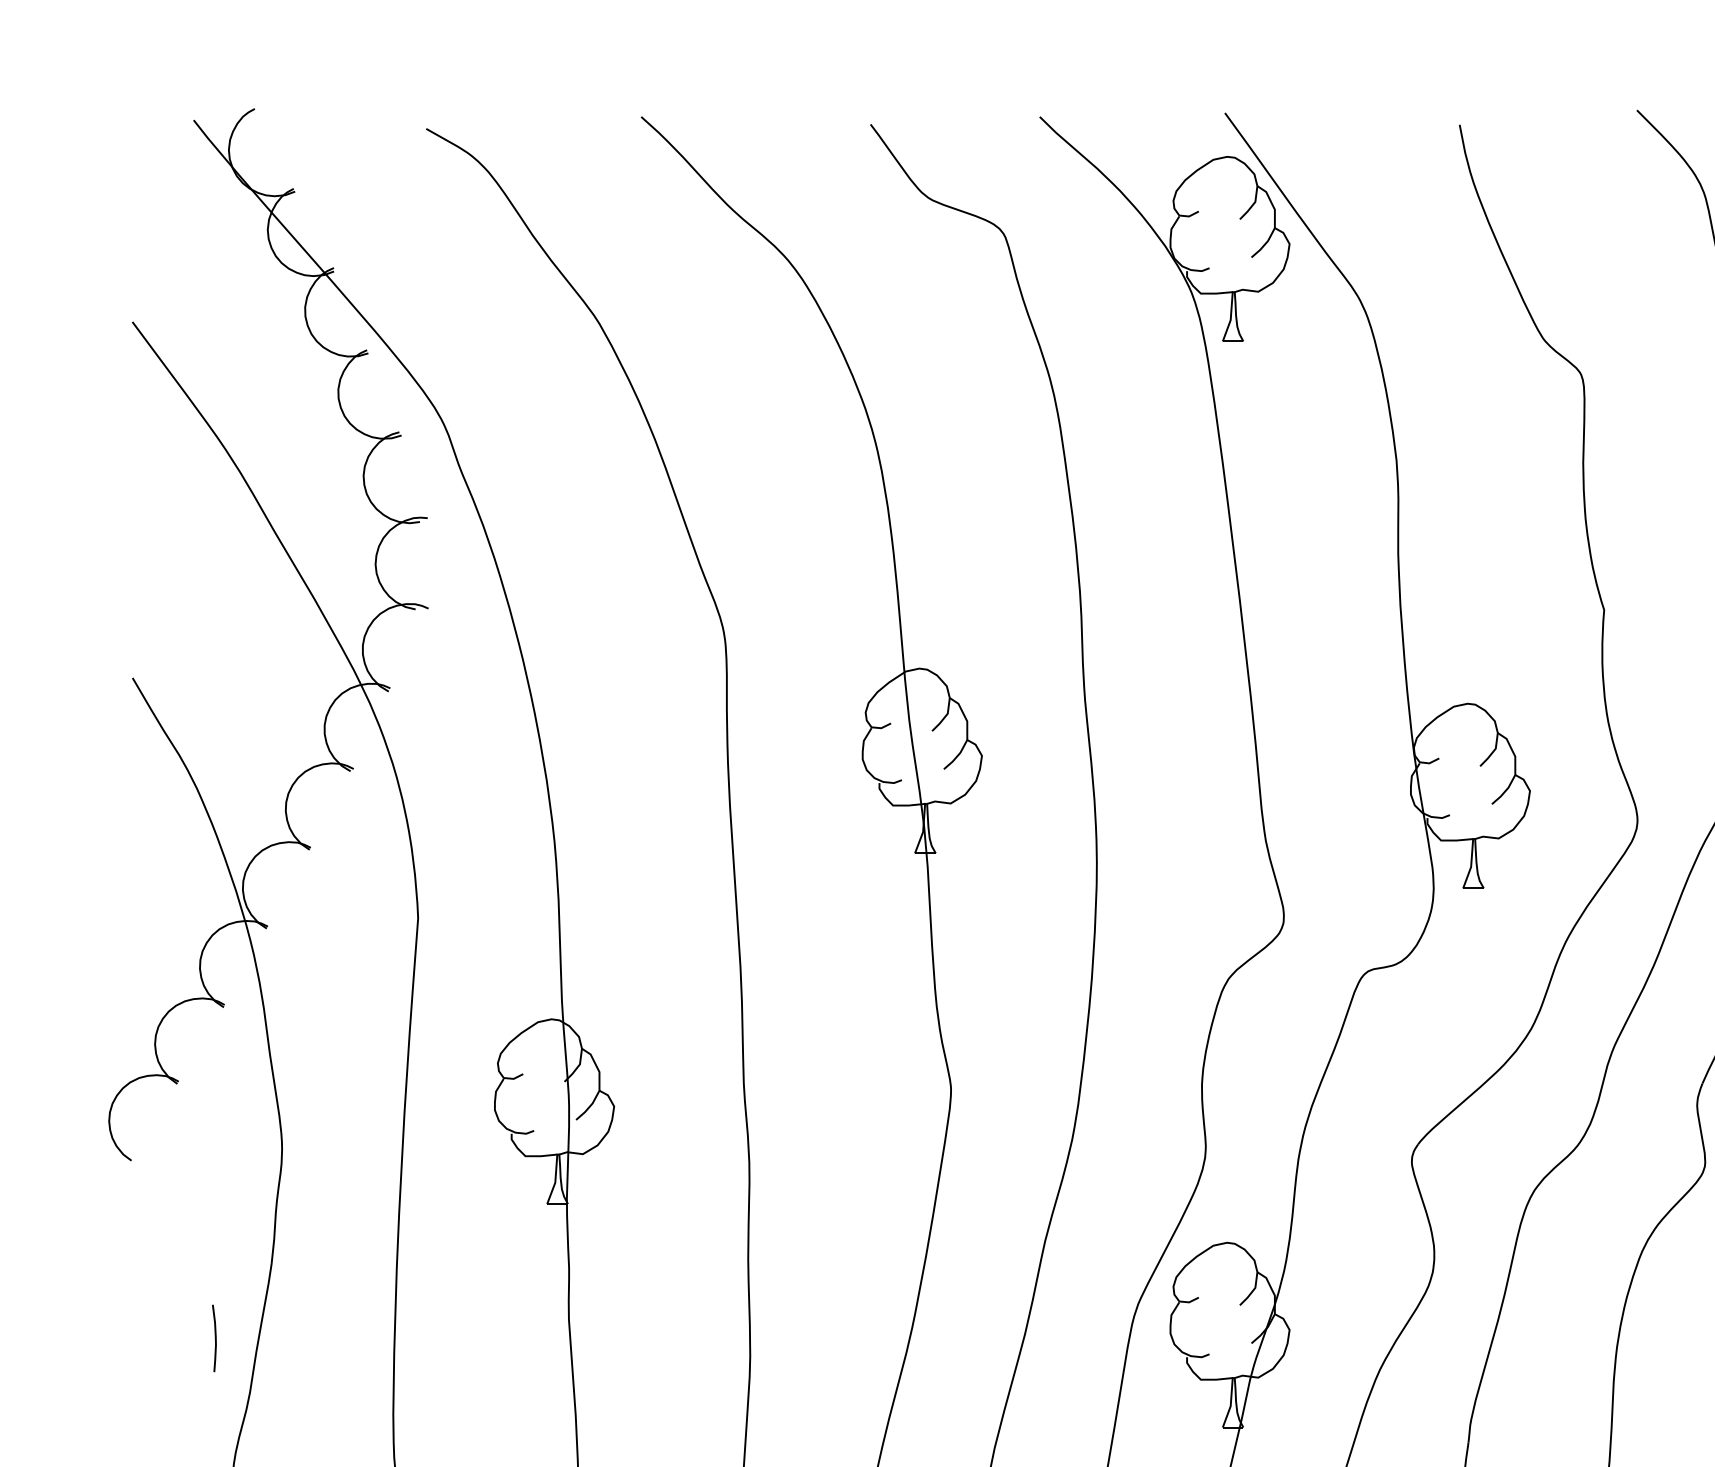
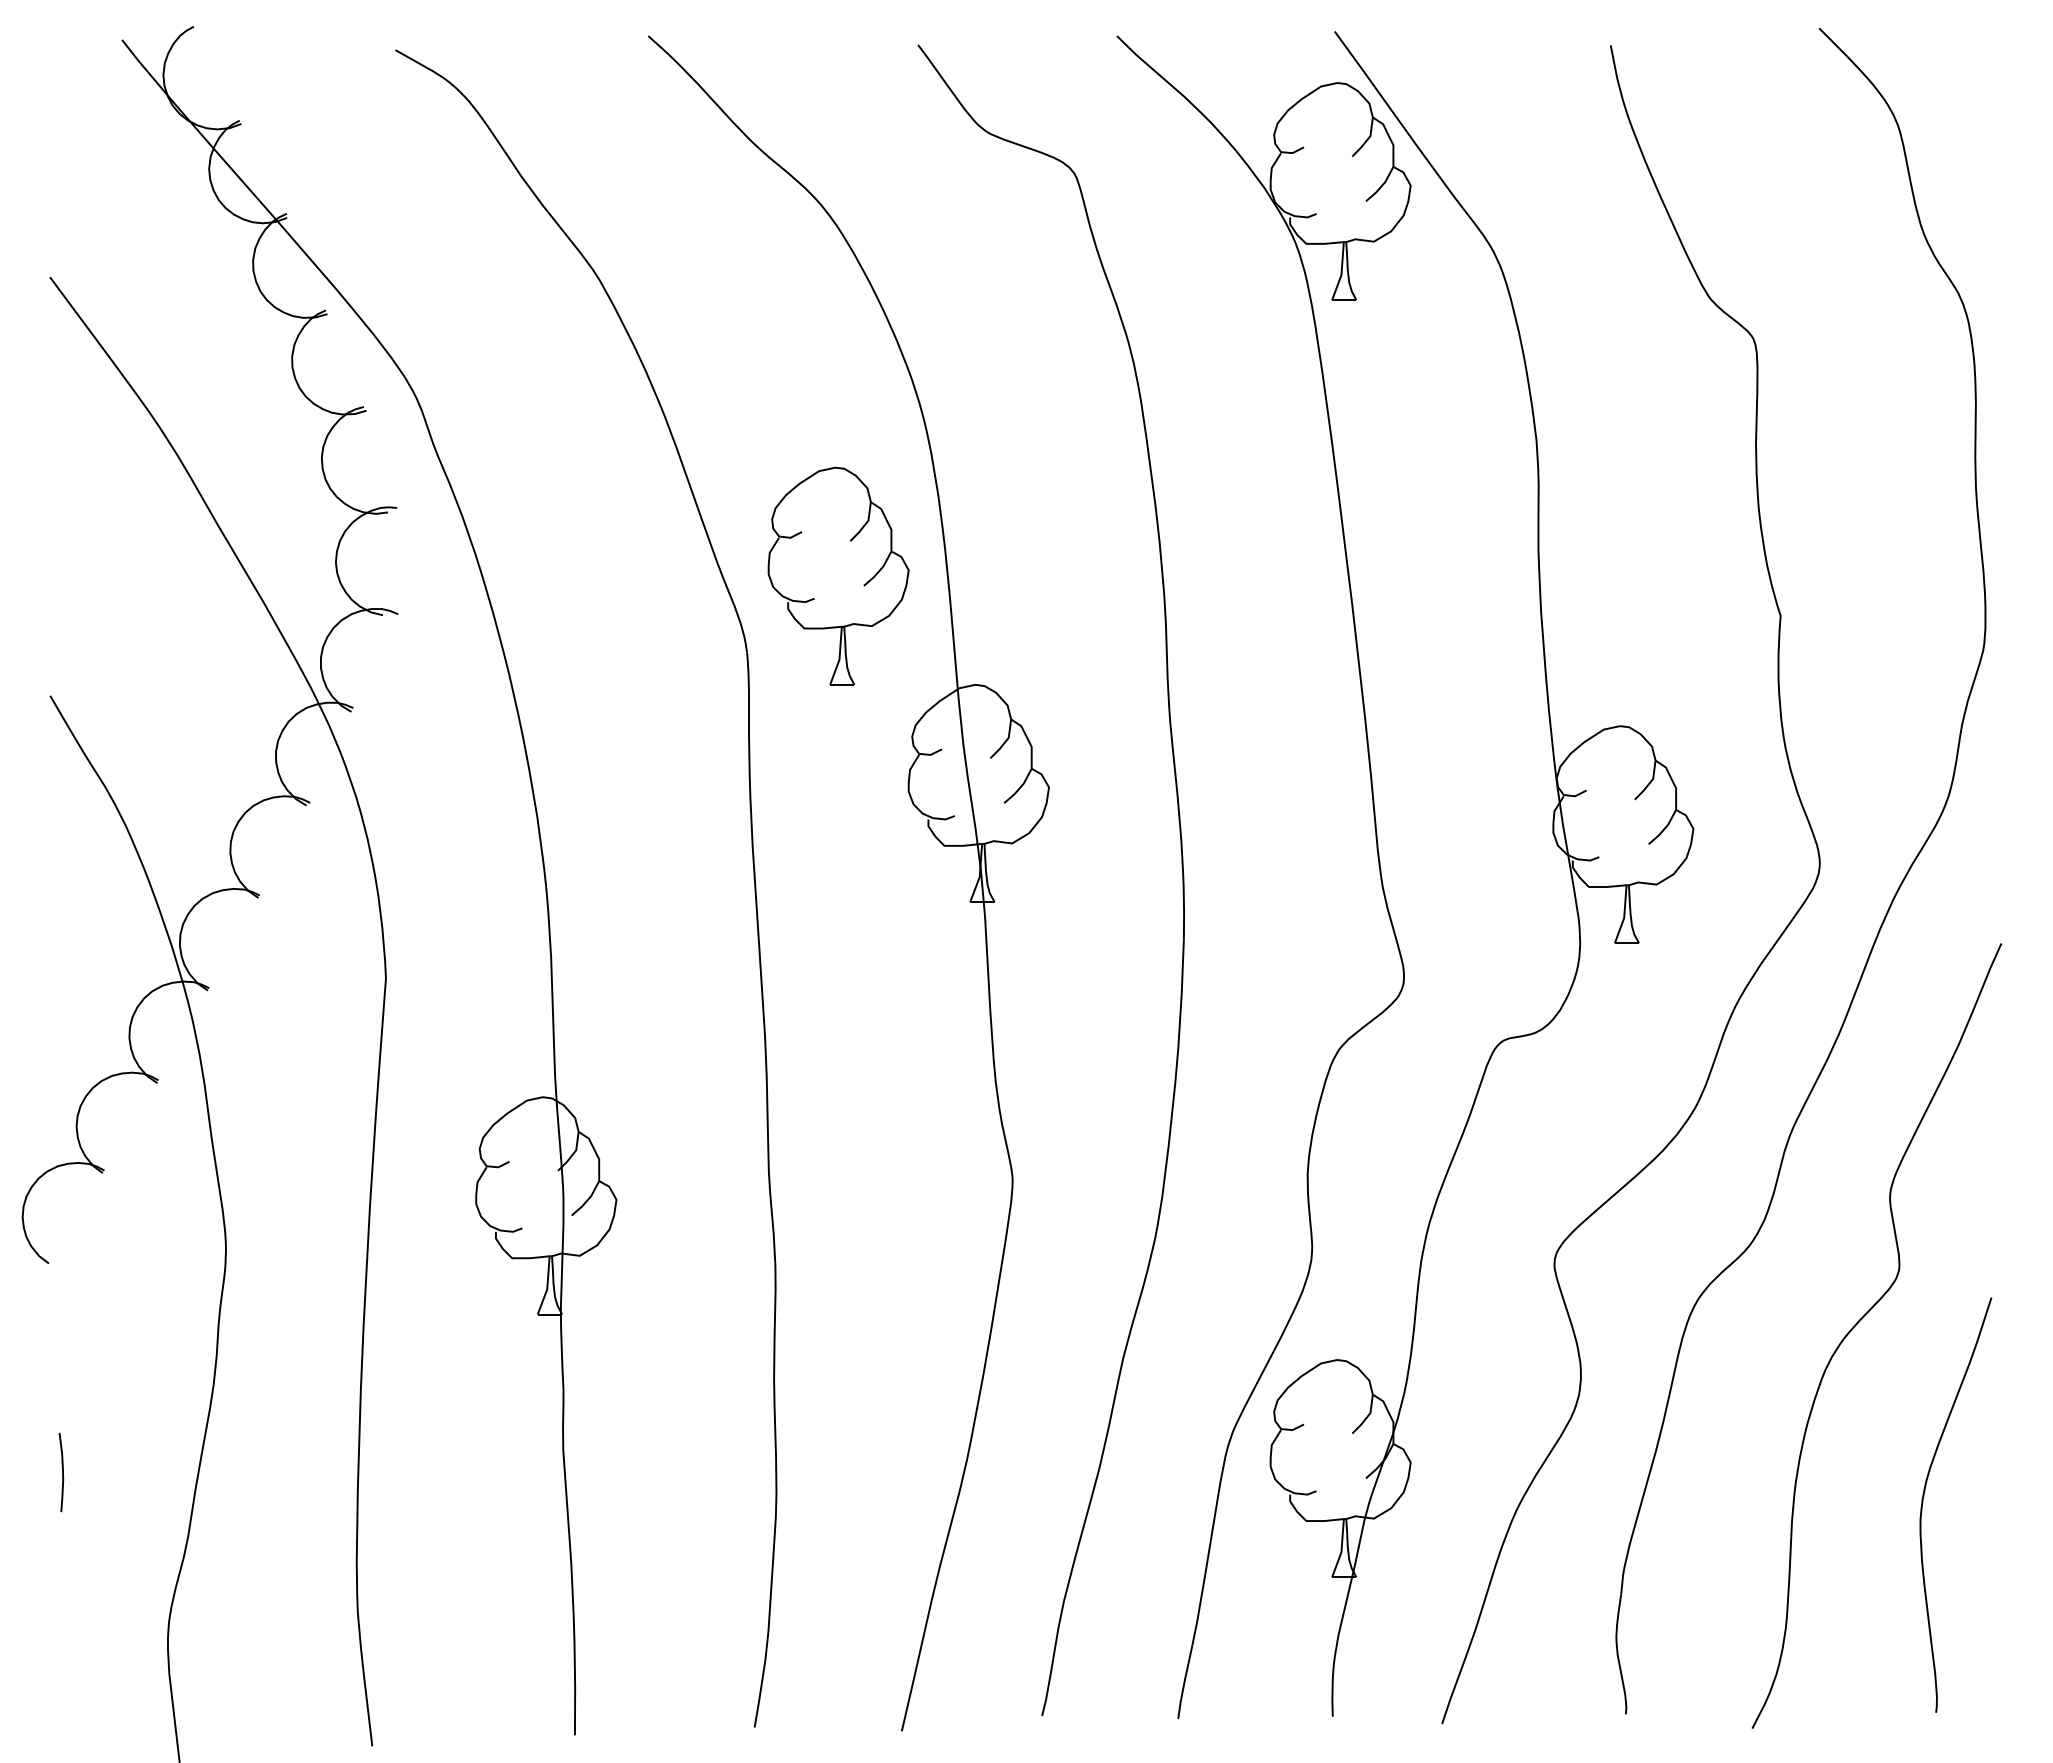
part: (824, 584) -> (863, 585), added
curve: (215, 1338) -> (62, 1472), moved

